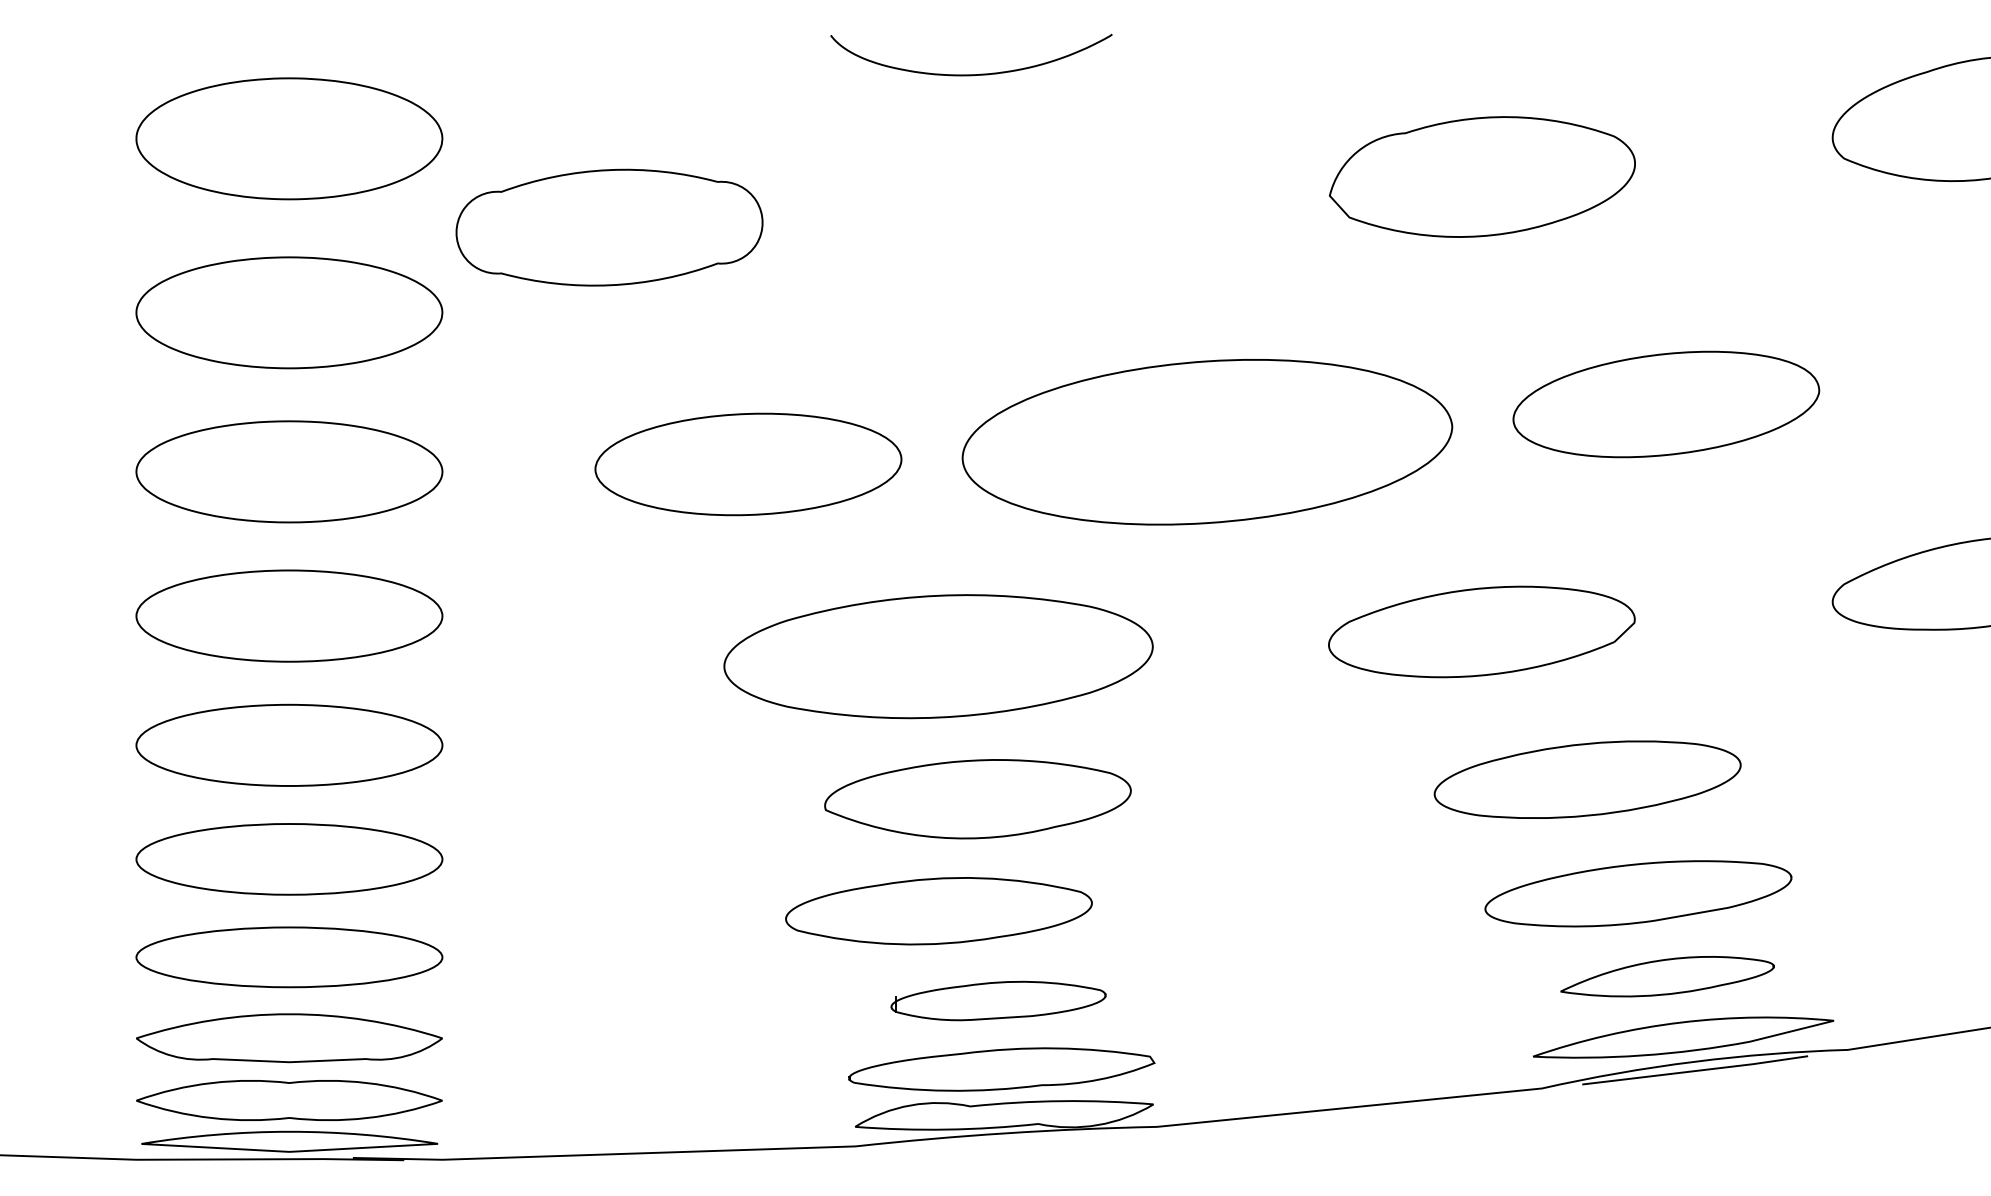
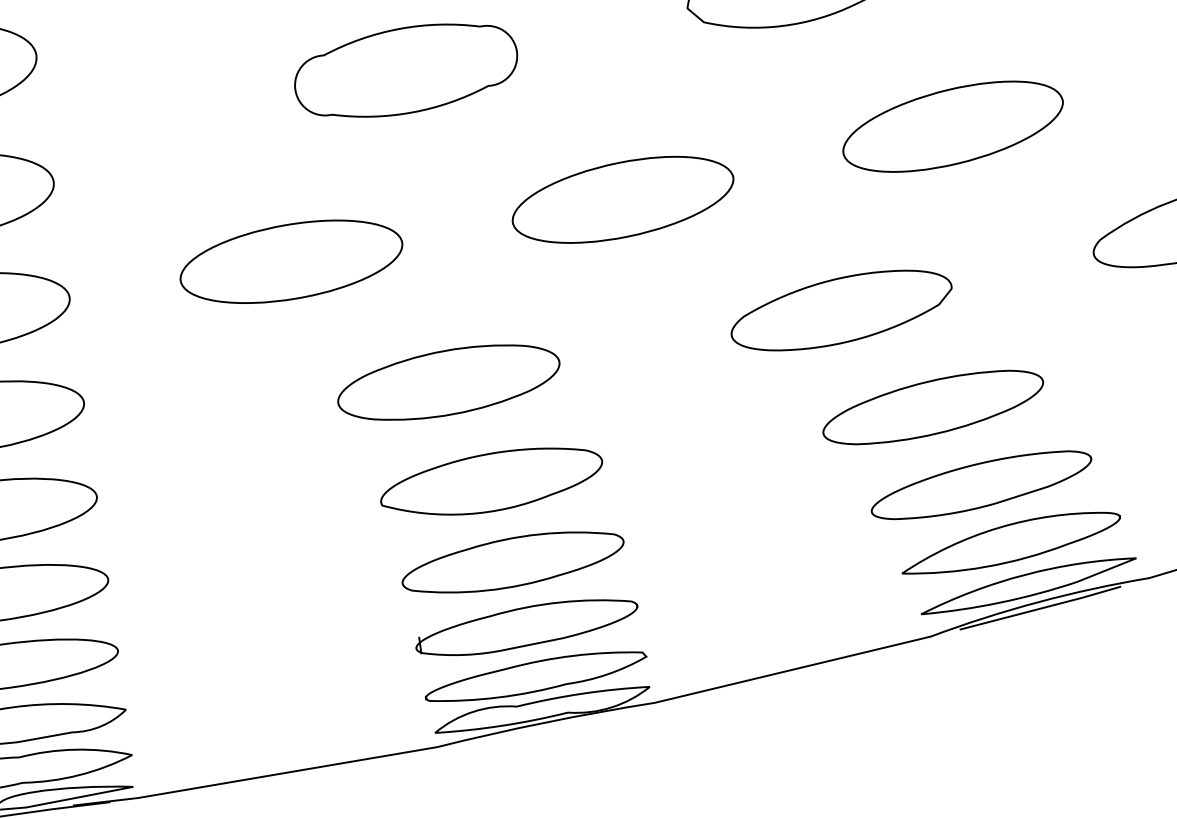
part: (609, 227) -> (406, 70), moved
part: (1207, 441) -> (623, 199), size x0.62
part: (938, 656) -> (448, 382), size x0.71
part: (938, 911) -> (512, 562), moved
part: (1667, 976) -> (1010, 542), size x1.43
part: (998, 1000) -> (526, 626), size x1.43

